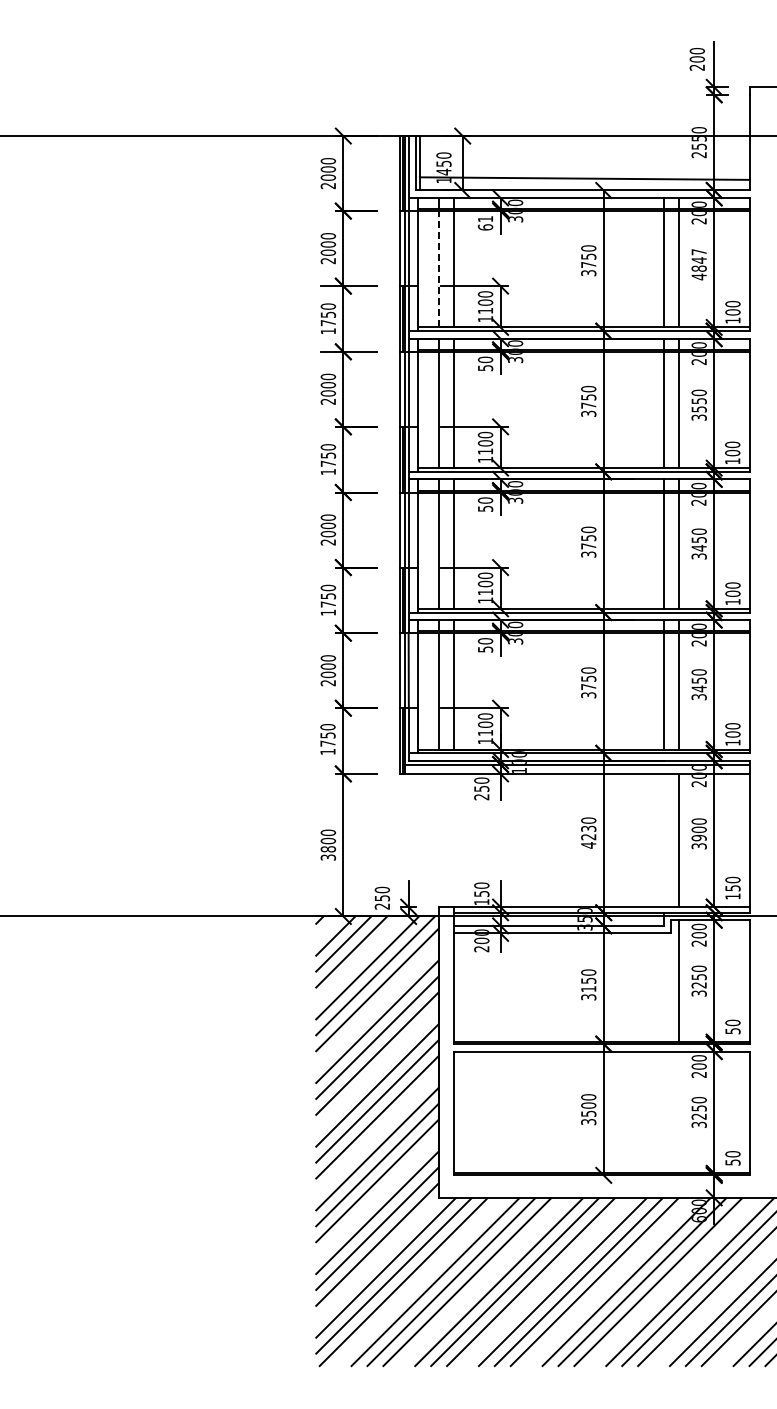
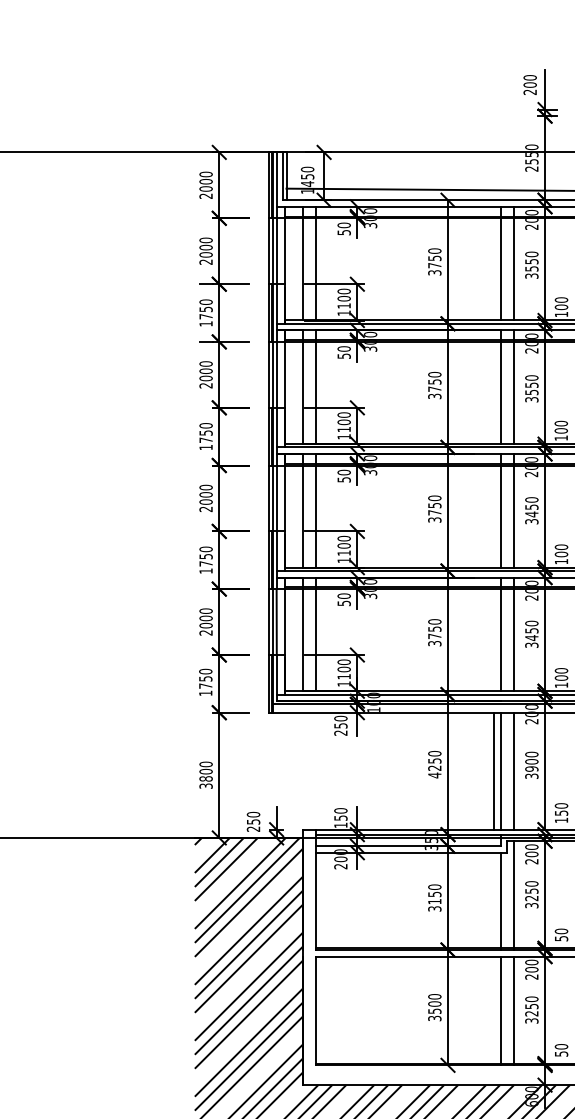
text: (485, 223) -> (344, 229), 61 -> 50
text: (698, 264) -> (531, 265), 4847 -> 3550
line: (438, 268) -> (302, 268), dashed -> solid
text: (587, 828) -> (433, 760), 4230 -> 4250
line: (656, 840) -> (494, 771), added
line: (663, 840) -> (500, 771), added
line: (663, 988) -> (500, 901), added
line: (663, 1113) -> (500, 1010), added
line: (678, 1113) -> (513, 1010), added

